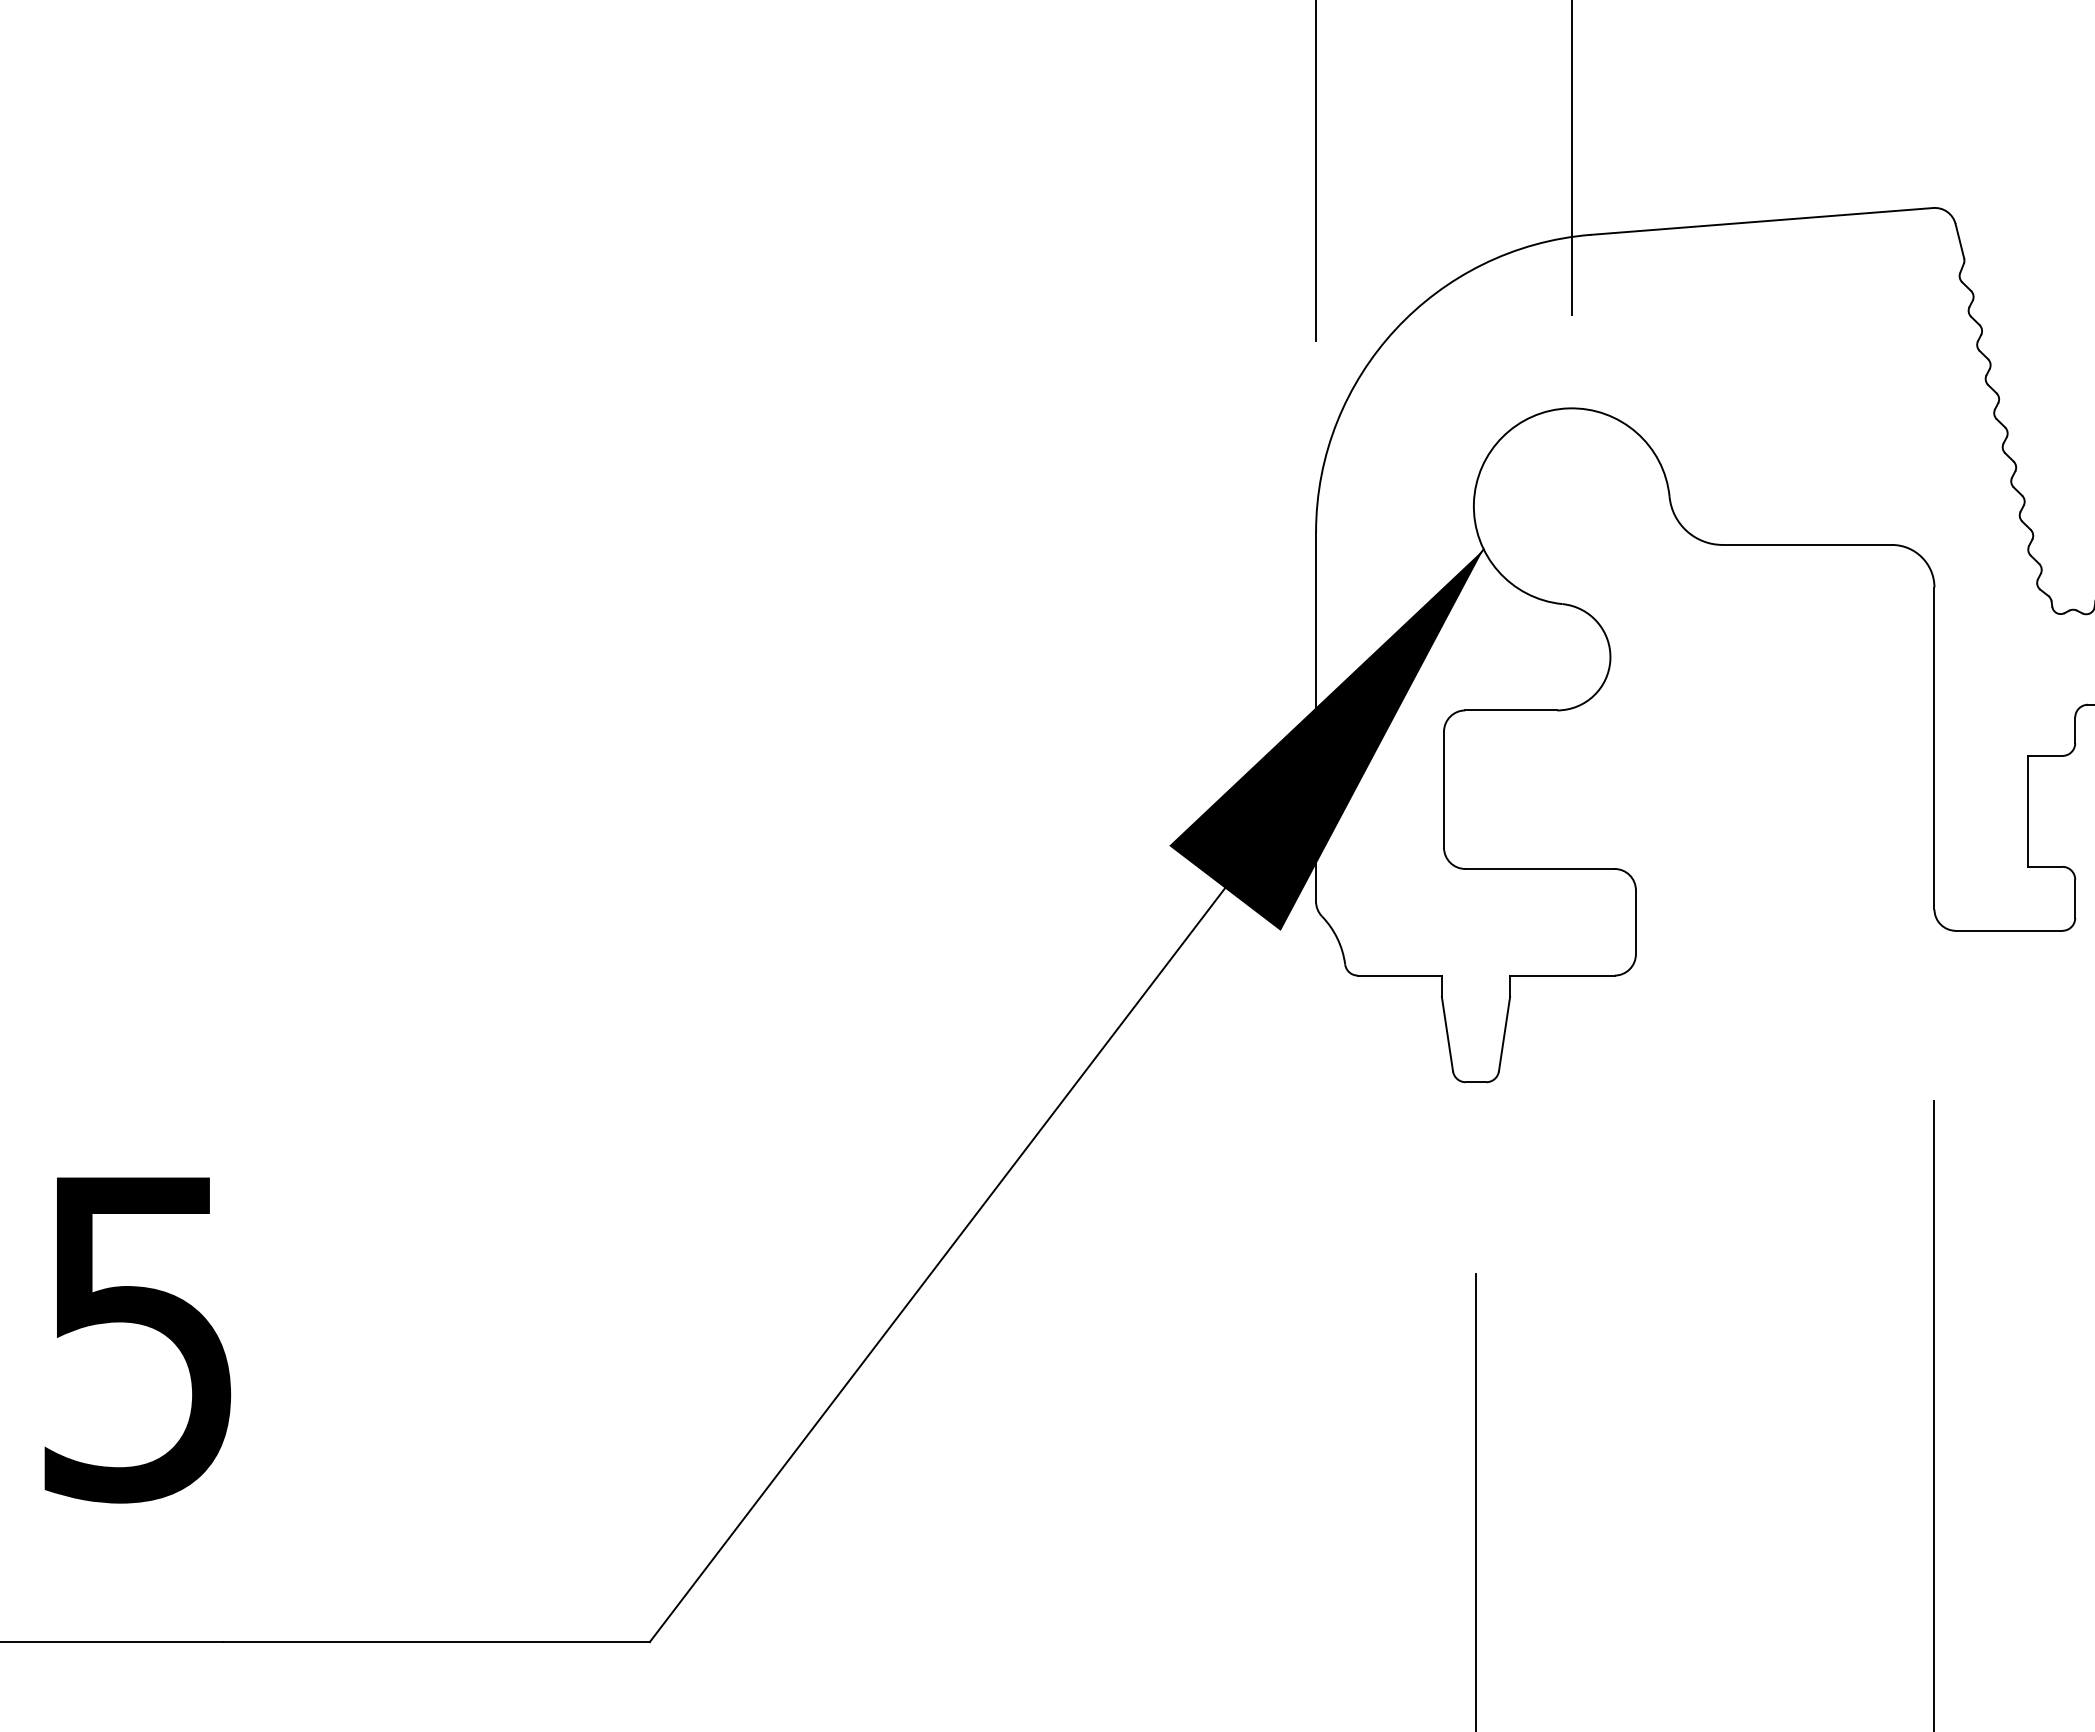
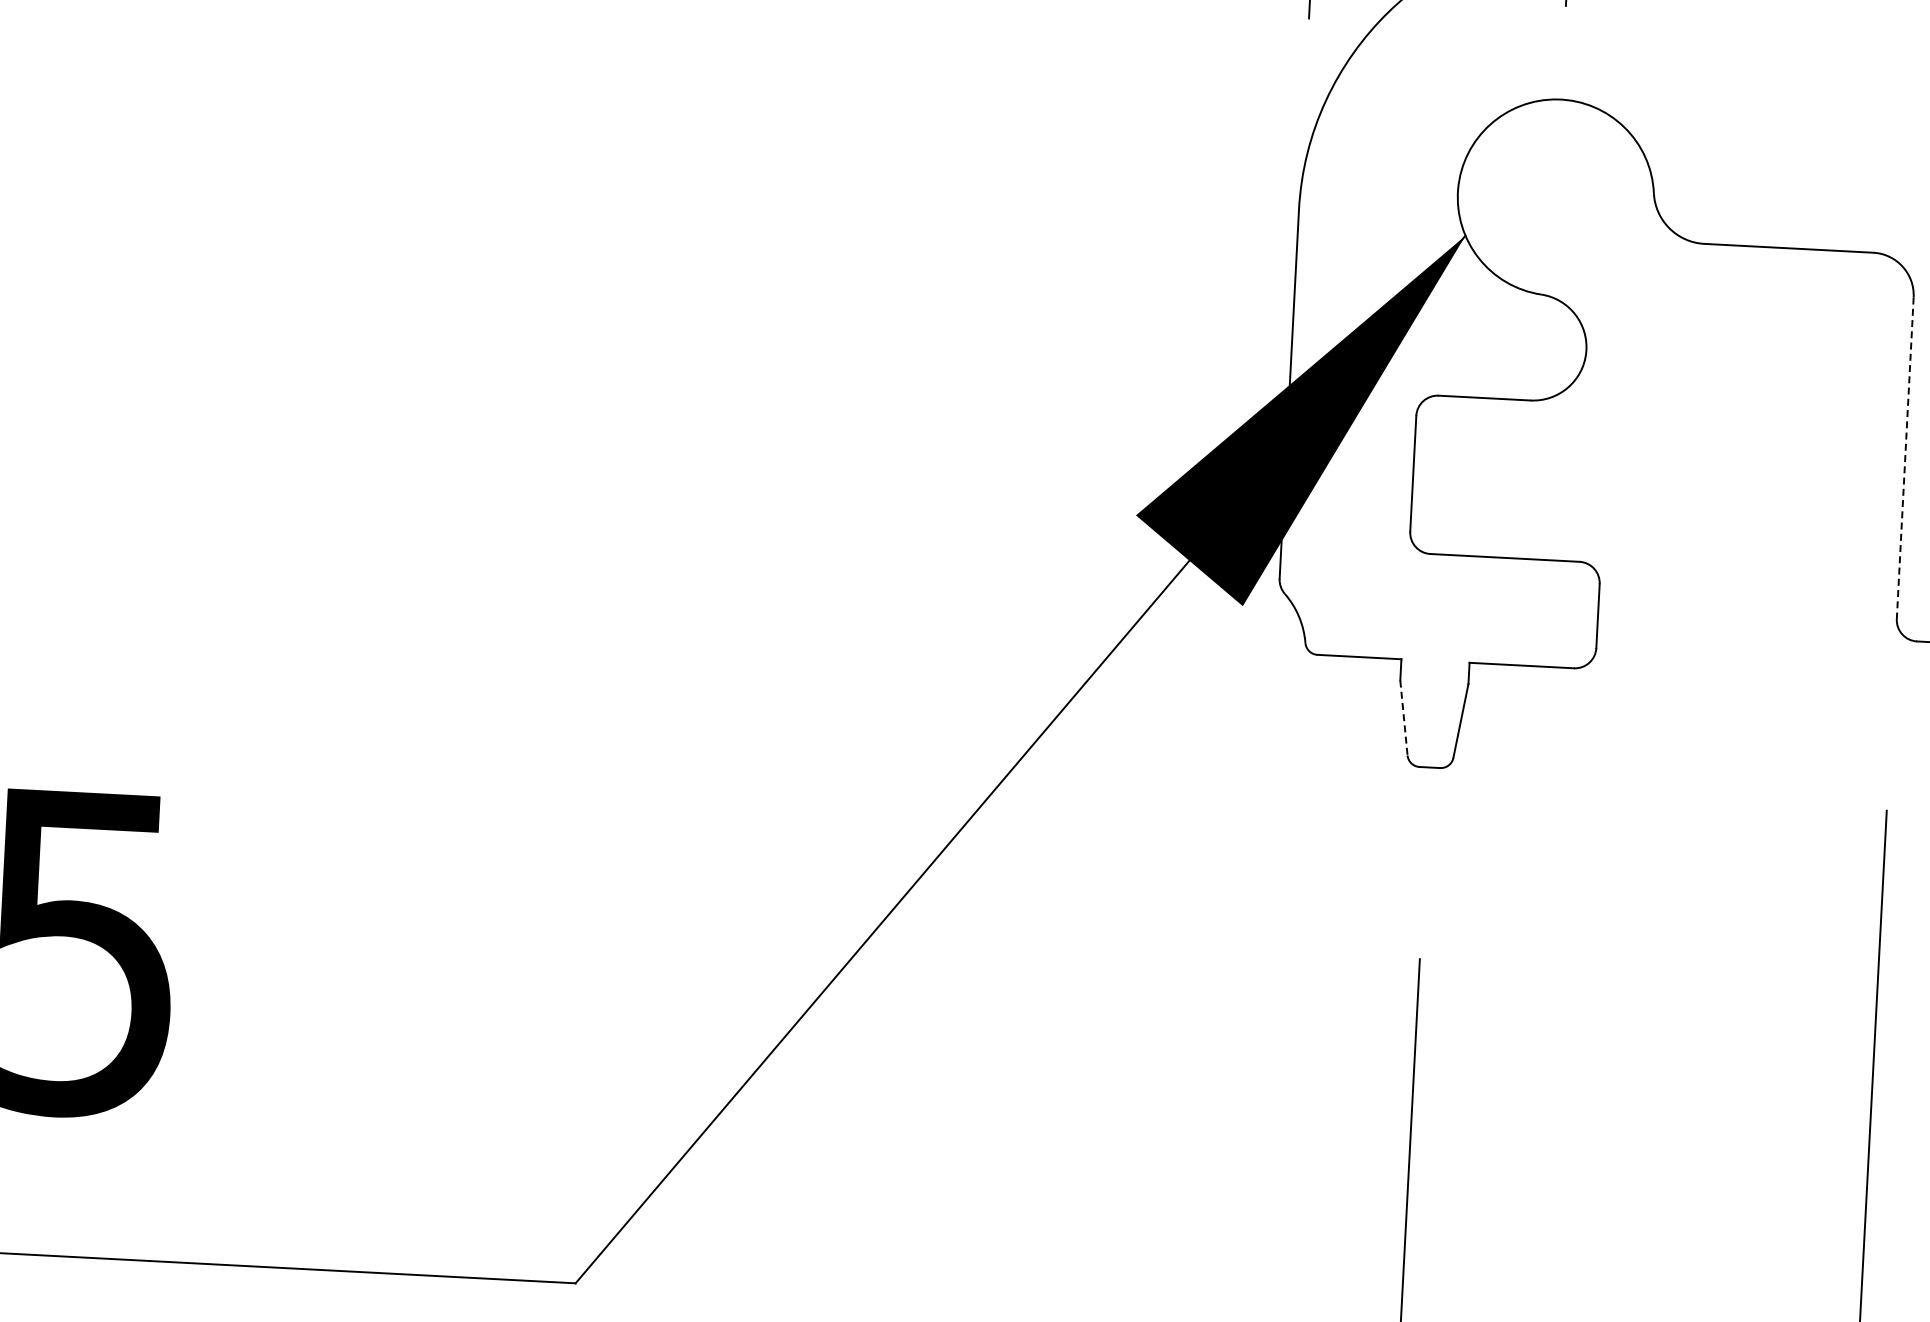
line: (1934, 748) -> (1905, 458), solid -> dashed
line: (1447, 1034) -> (1403, 718), solid -> dashed

